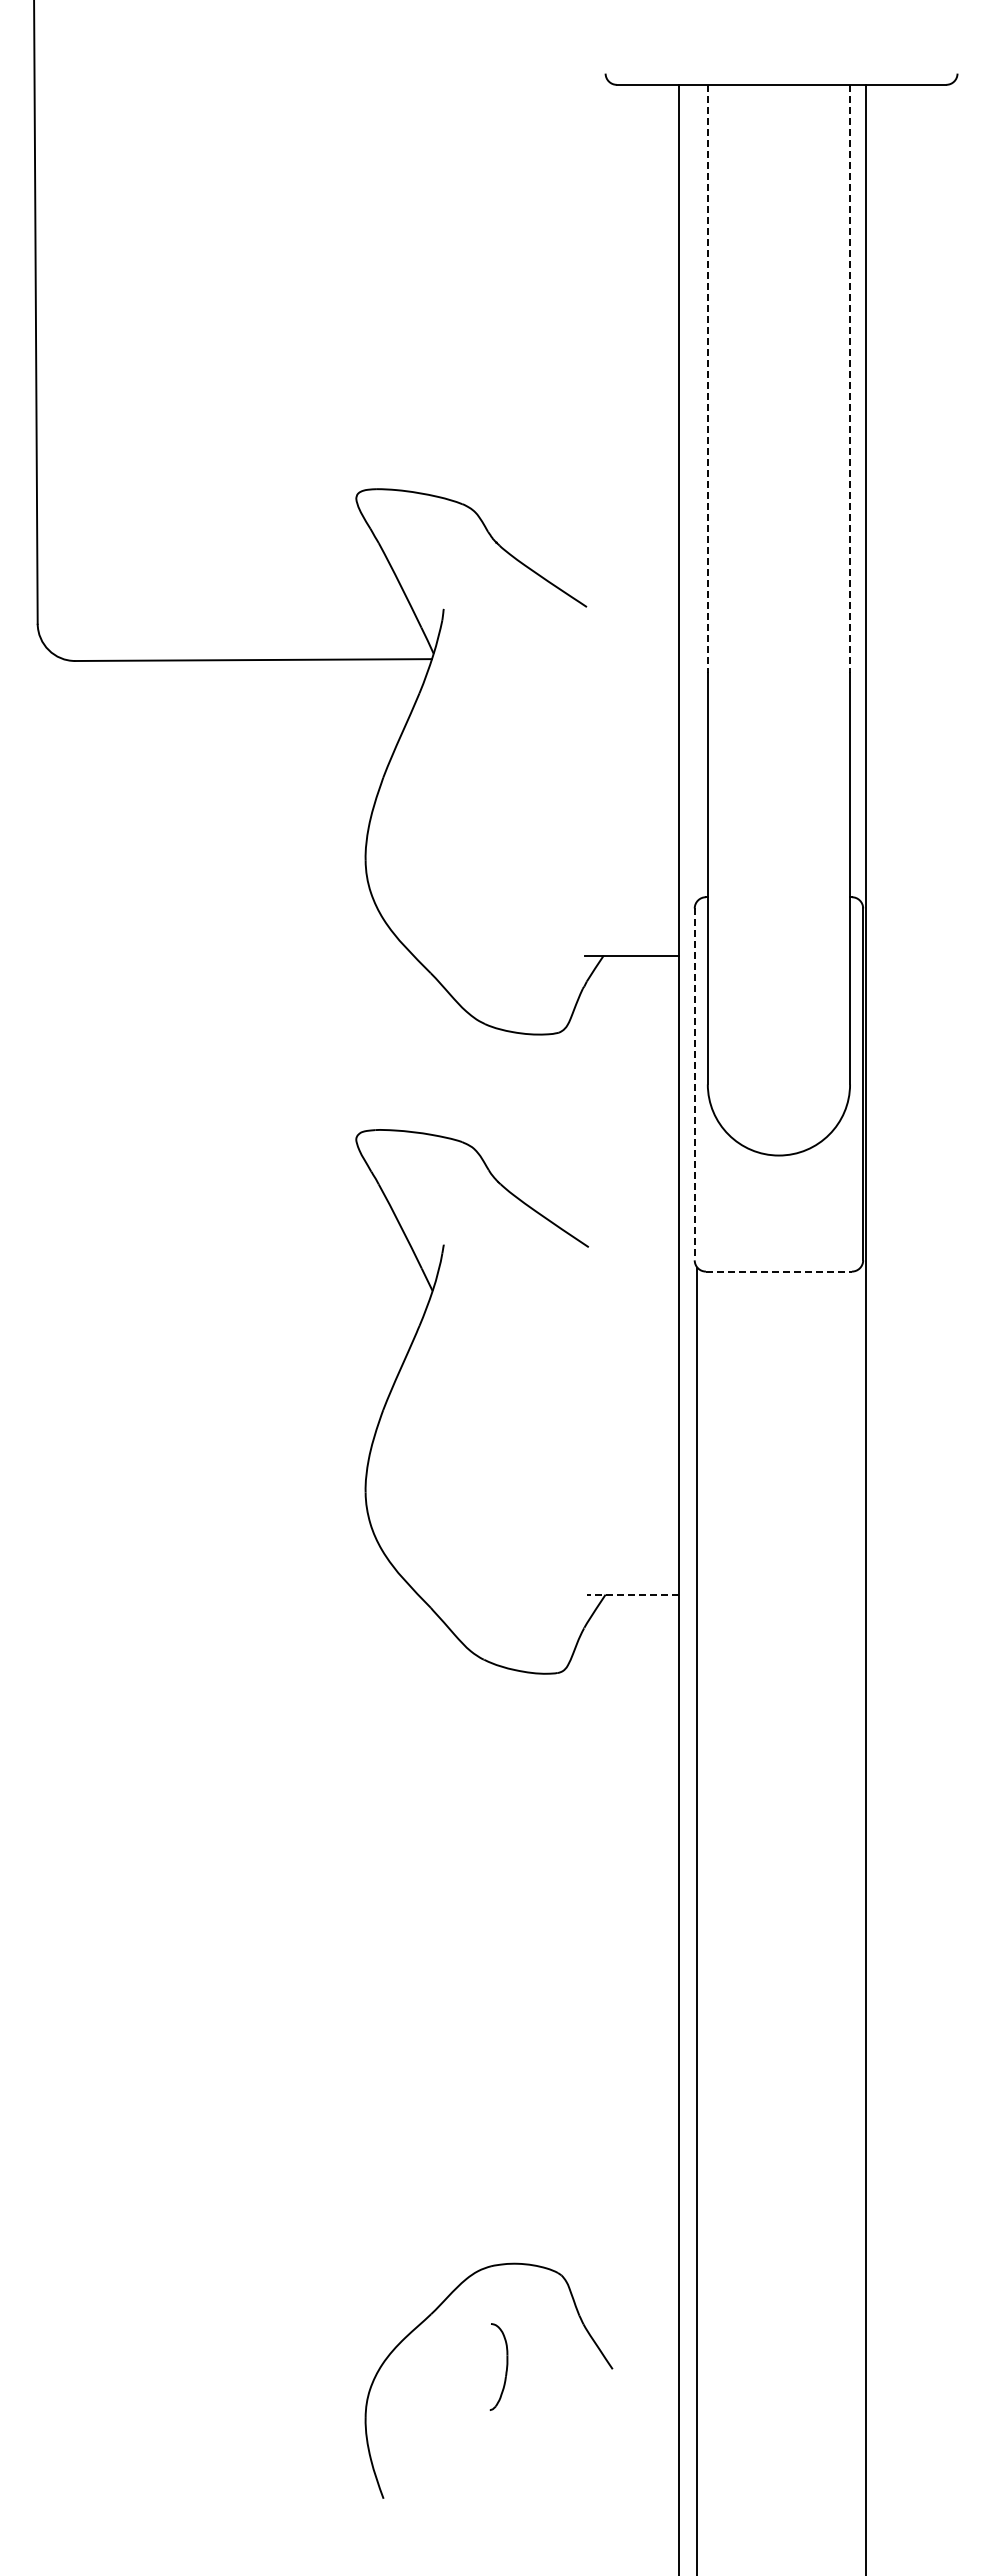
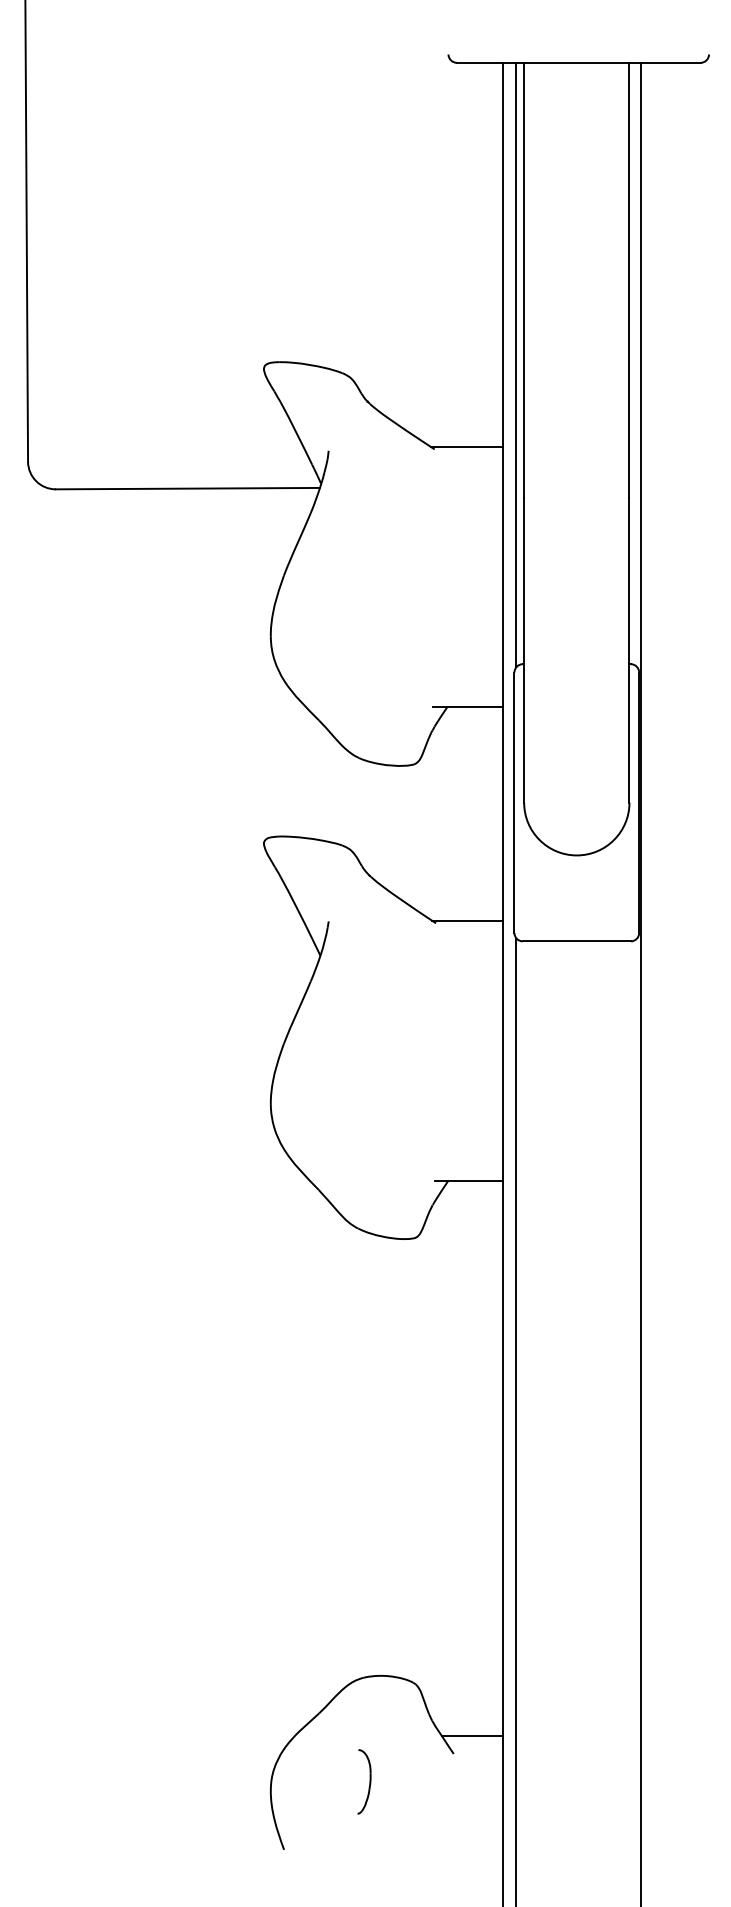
line: (707, 378) -> (523, 280), dashed -> solid
line: (850, 378) -> (629, 280), dashed -> solid
line: (697, 492) -> (516, 364), added
line: (630, 603) -> (466, 446), added
line: (694, 1084) -> (514, 802), dashed -> solid
line: (630, 1243) -> (466, 920), added
line: (779, 1271) -> (577, 941), dashed -> solid
line: (632, 1594) -> (468, 1180), dashed -> solid
line: (637, 2345) -> (472, 1736), added
part: (506, 2366) -> (369, 1781), moved

